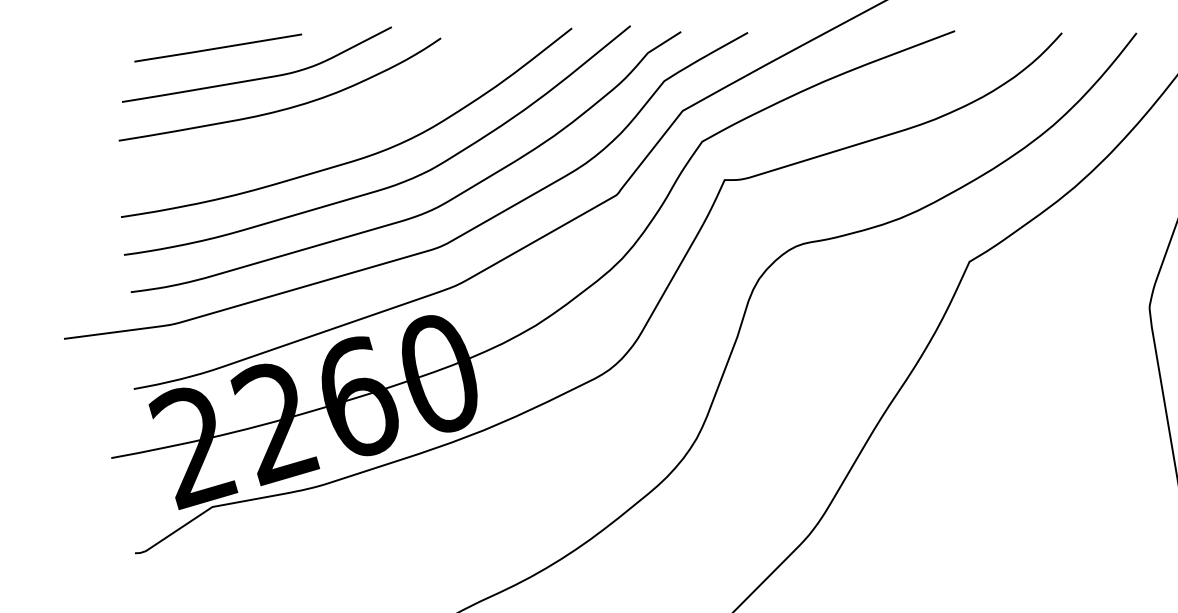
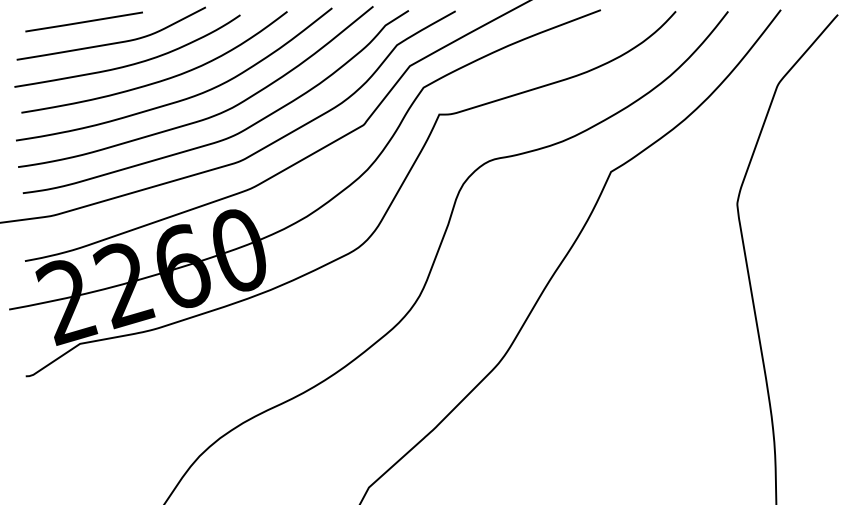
curve: (325, 131) -> (159, 80), added

